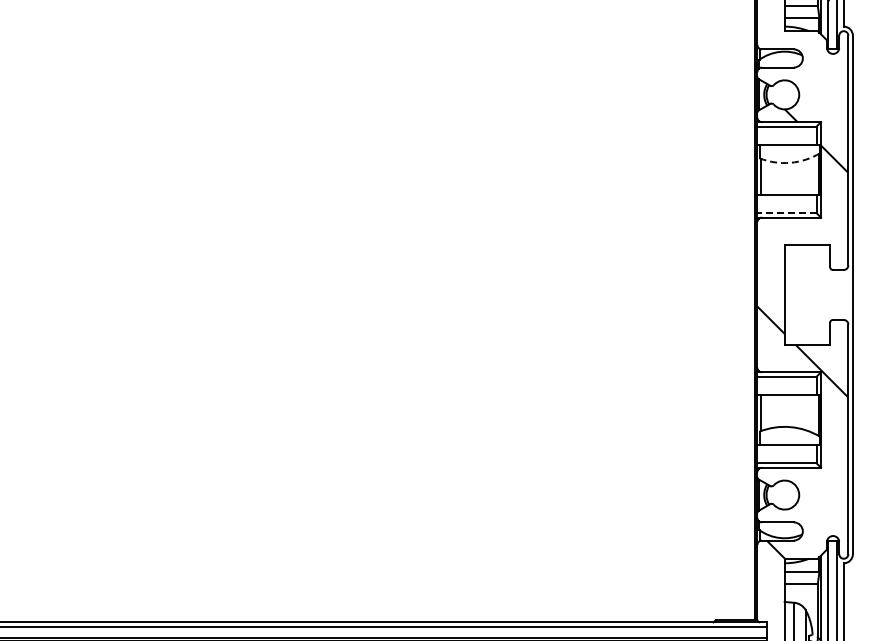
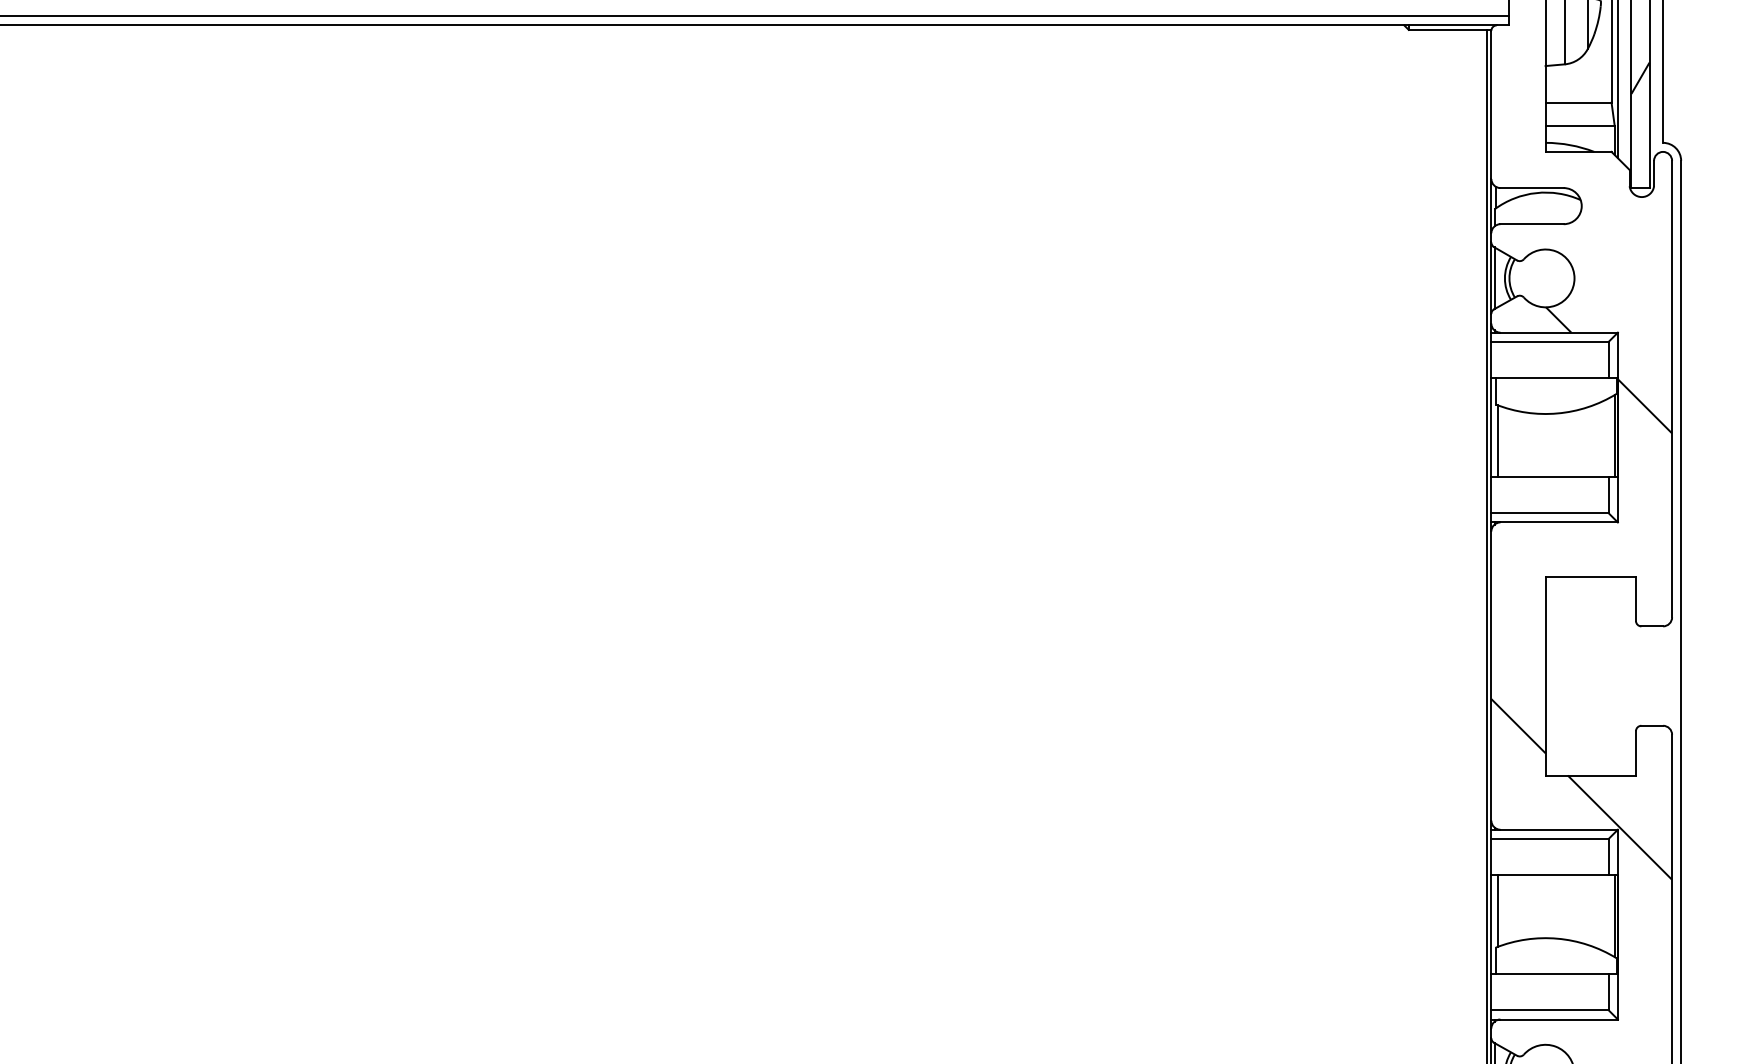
arc: (790, 162) -> (1557, 412), dashed -> solid
line: (786, 213) -> (1549, 514), dashed -> solid

